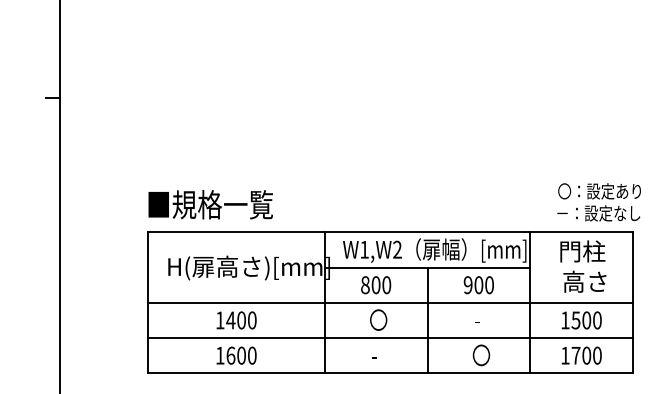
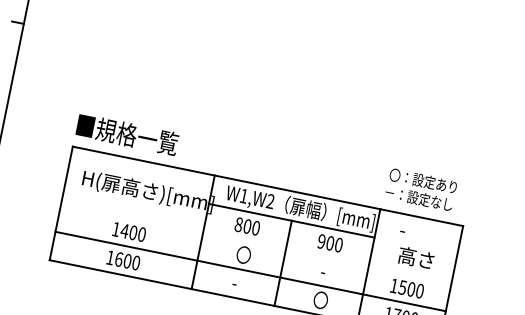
text: (598, 202) -> (420, 189), moved
text: (582, 251) -> (419, 233), 門柱 -> -
line: (390, 302) -> (256, 242), removed

